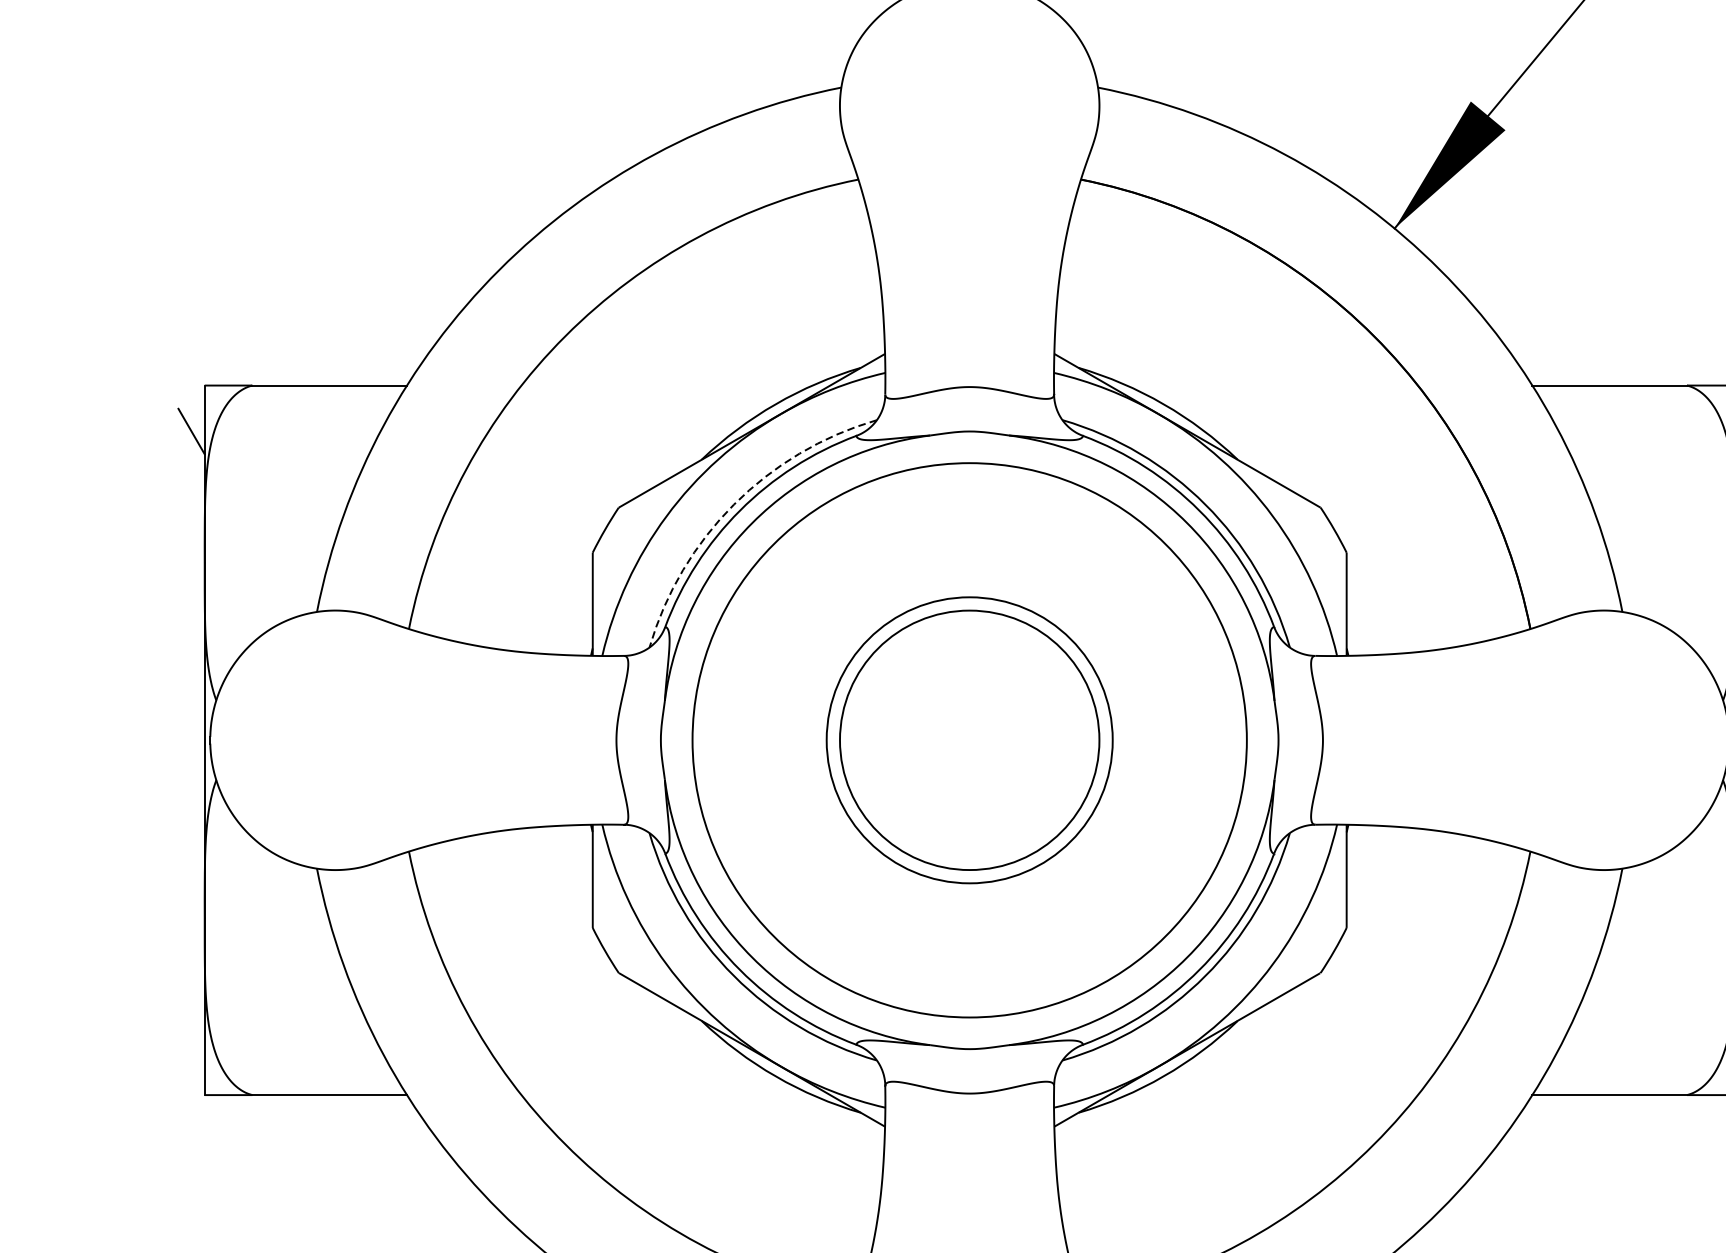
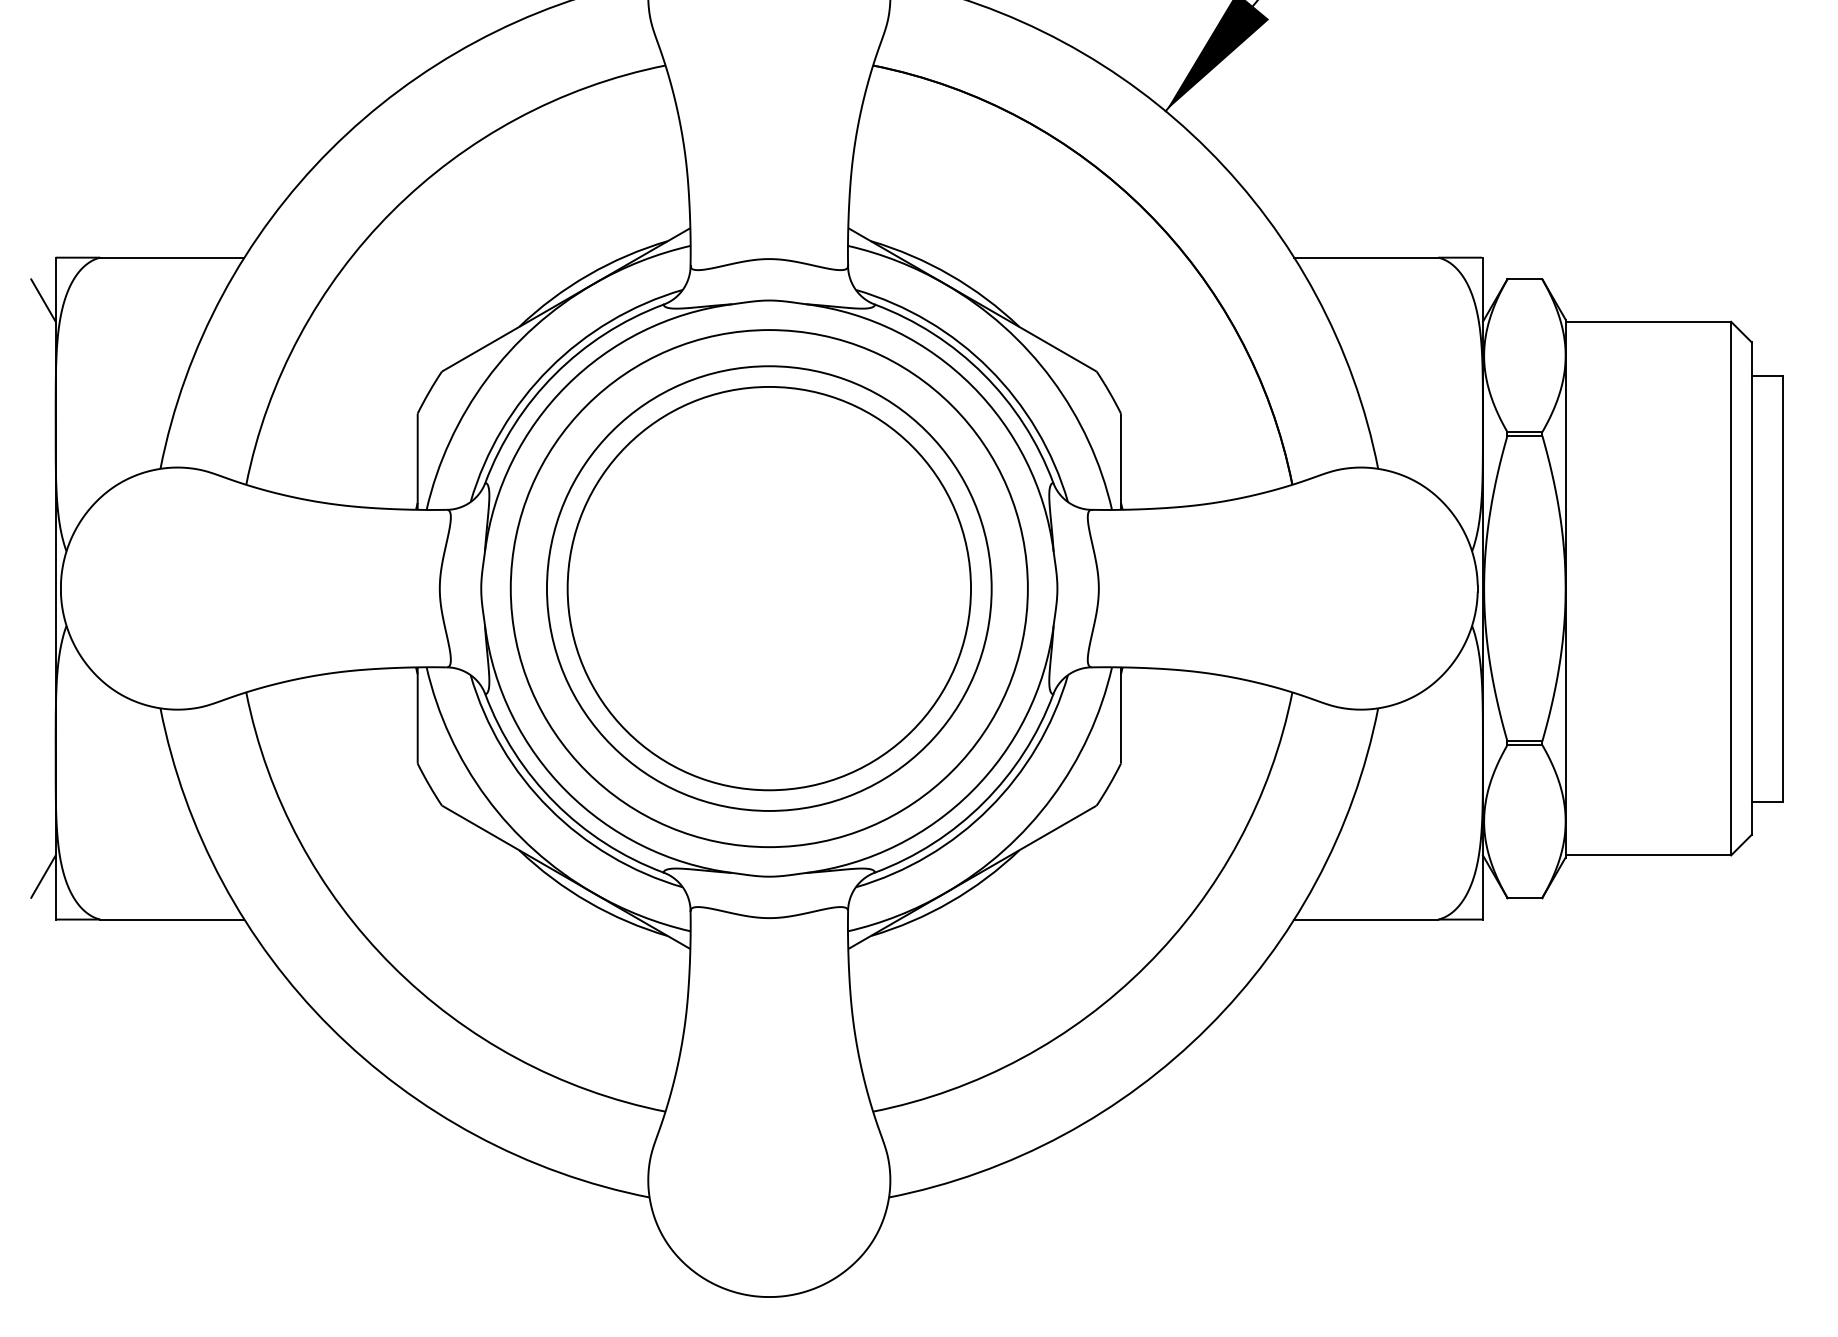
arc: (734, 504) -> (549, 368), dashed -> solid
circle: (968, 740) -> (768, 588), size x1.67
circle: (969, 740) -> (769, 588), size x1.67
line: (191, 1048) -> (43, 876), added

